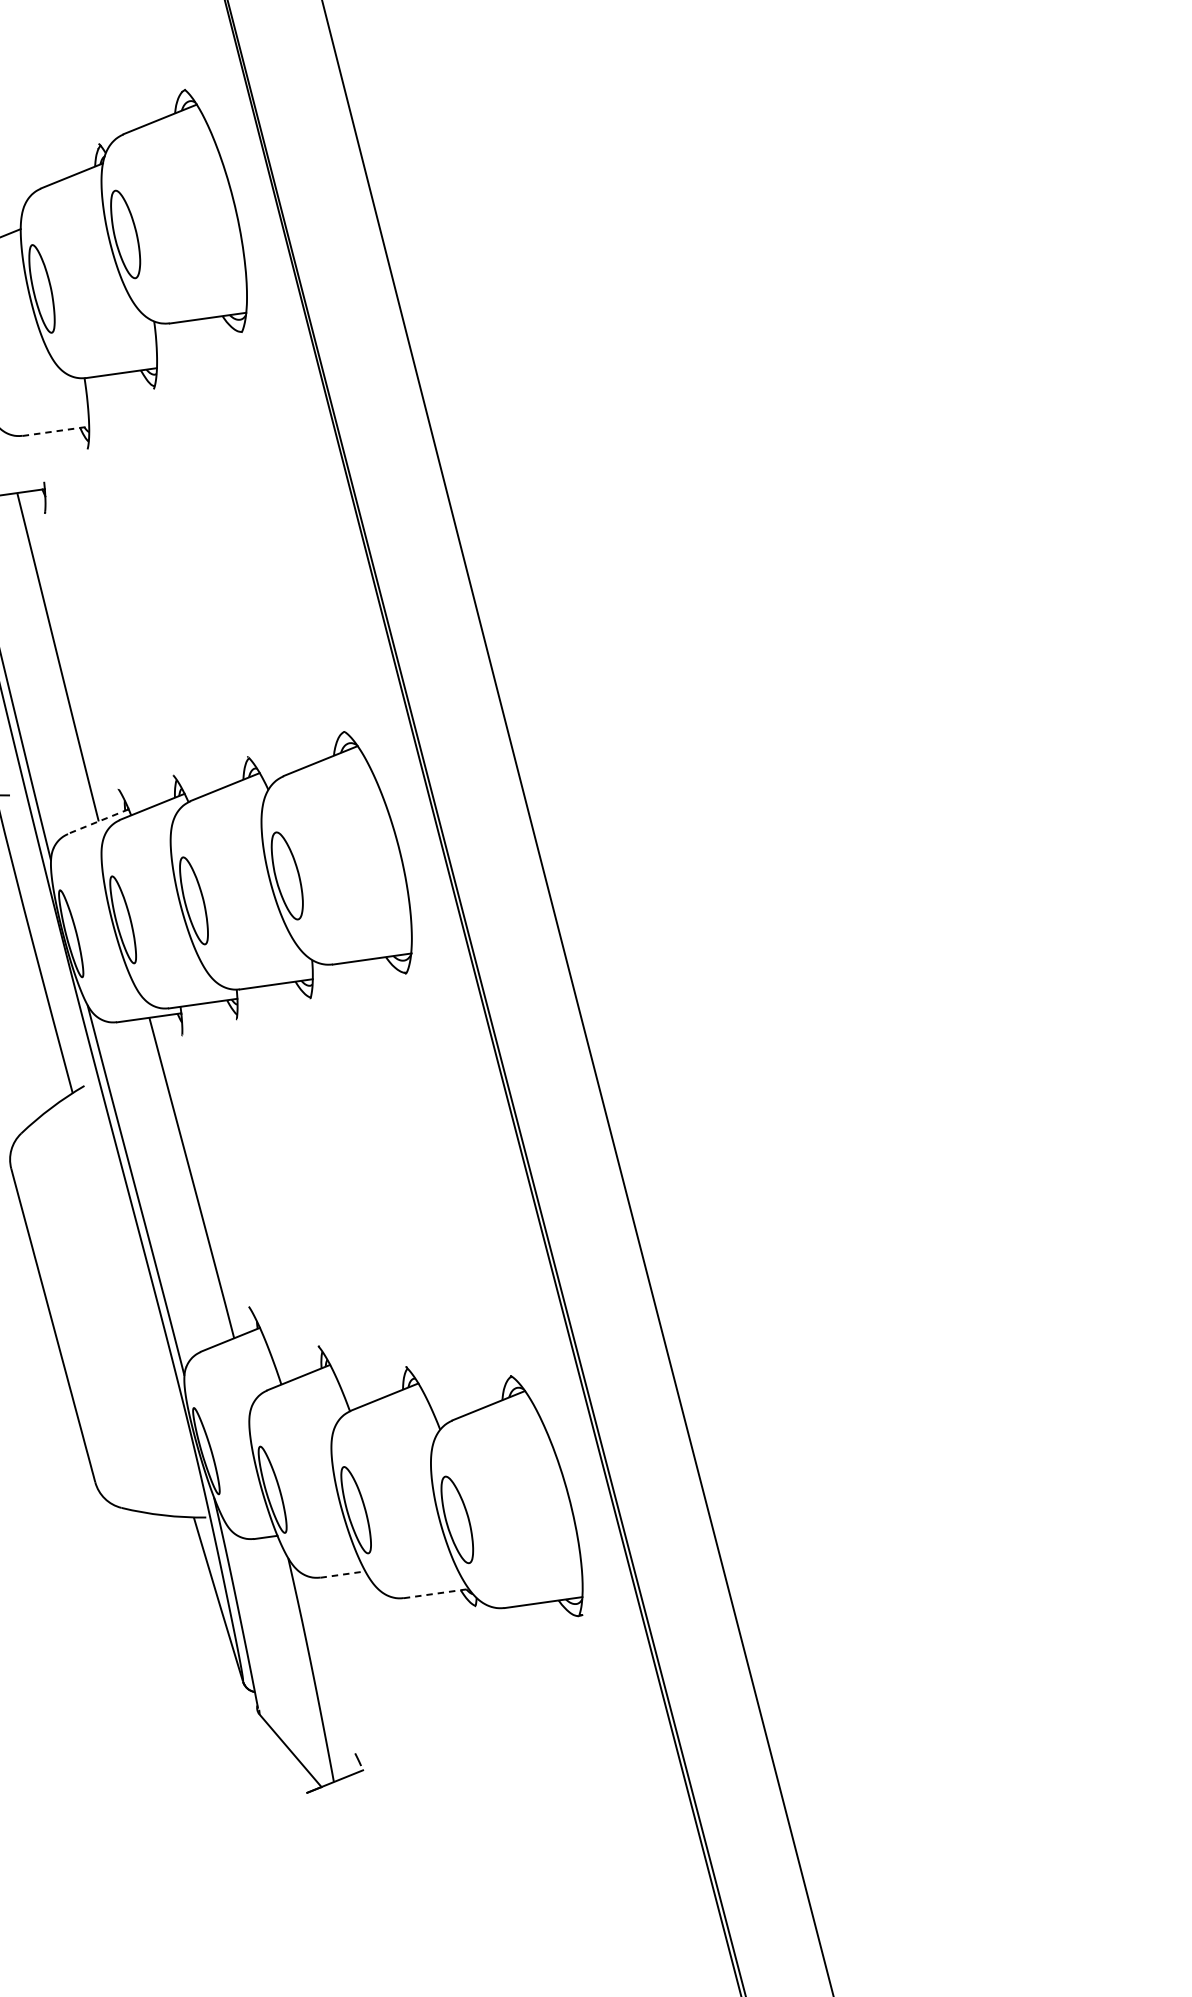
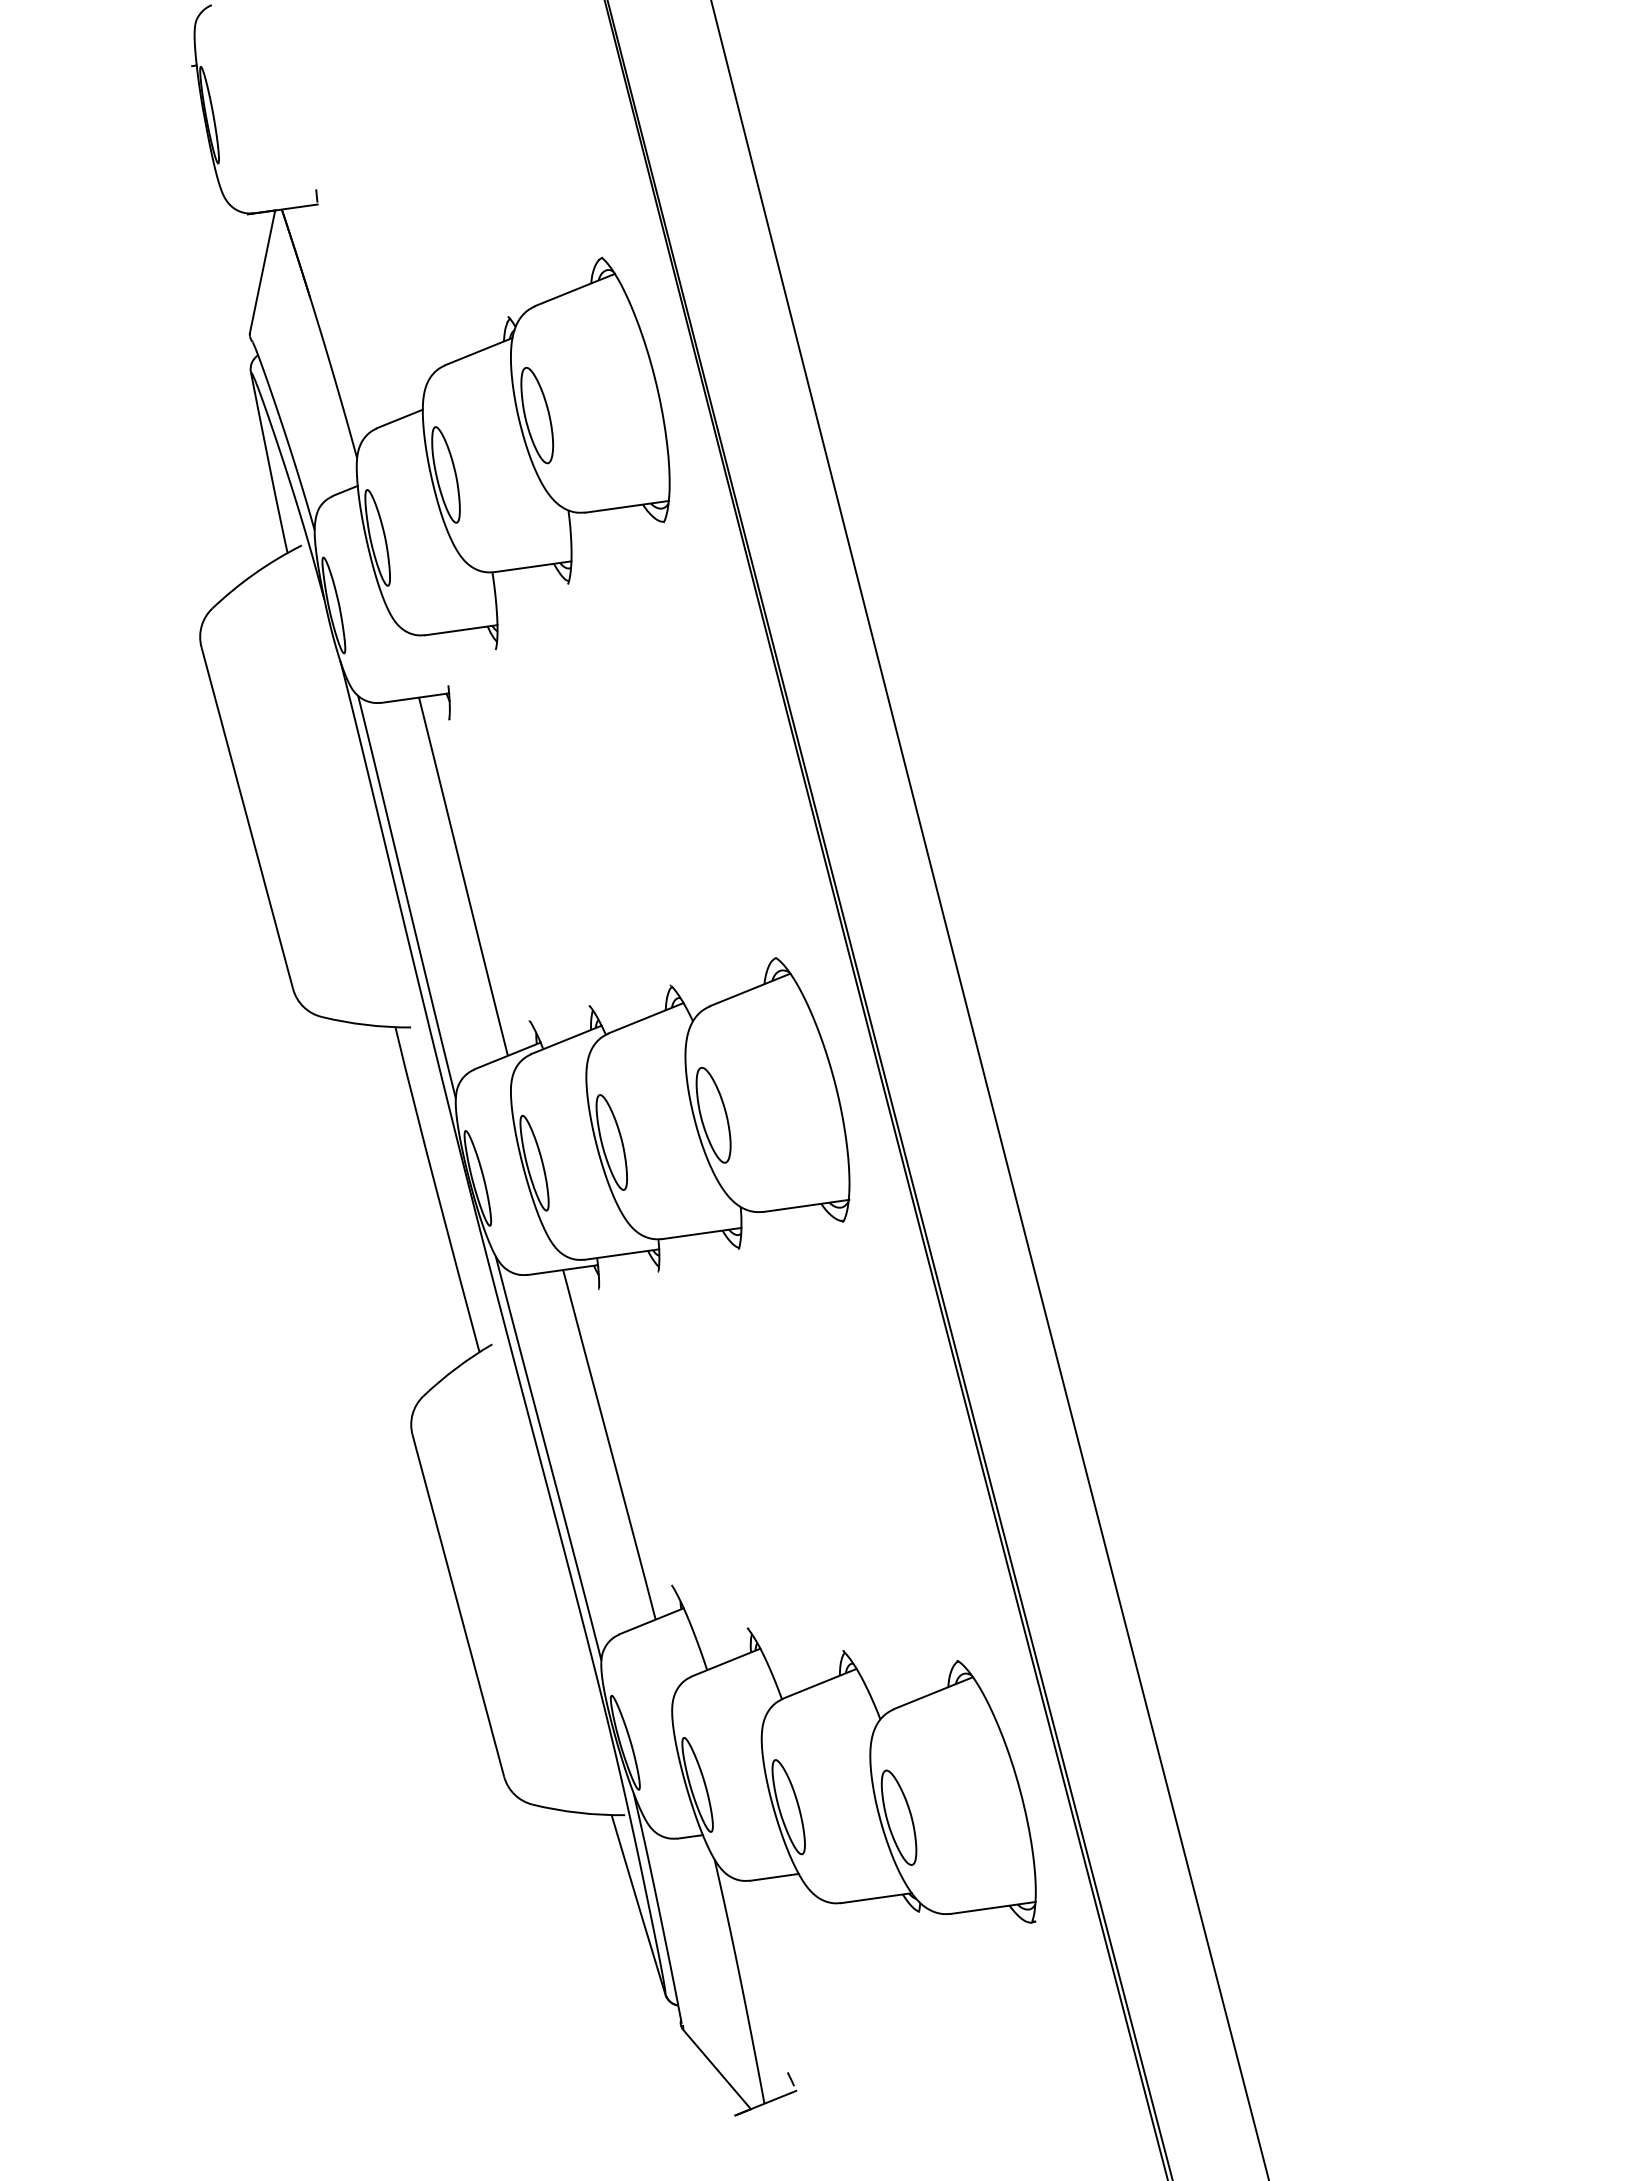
line: (56, 431) -> (461, 630), dashed -> solid
line: (98, 822) -> (507, 1056), dashed -> solid
line: (343, 1574) -> (774, 1877), dashed -> solid
line: (436, 1593) -> (876, 1898), dashed -> solid

